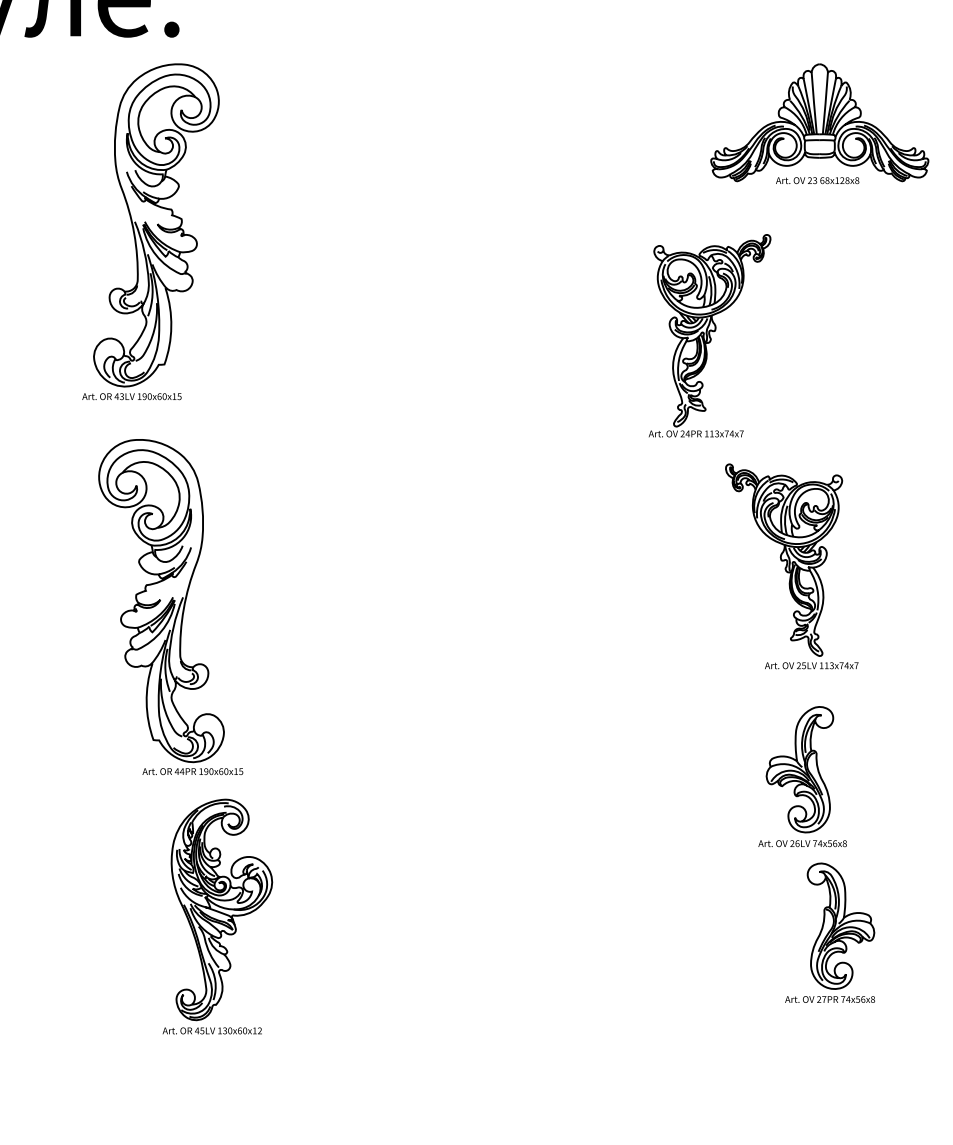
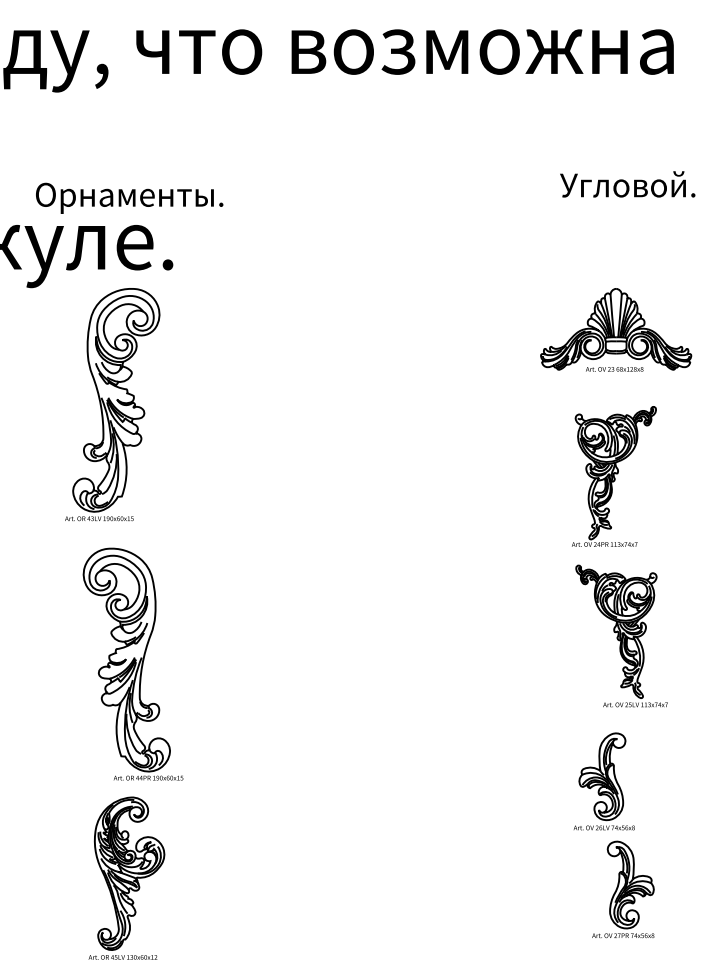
part: (150, 231) -> (112, 404), moved
part: (710, 335) -> (614, 476), moved
part: (791, 565) -> (621, 635), moved
part: (169, 605) -> (132, 663), moved
part: (217, 915) -> (126, 877), moved

